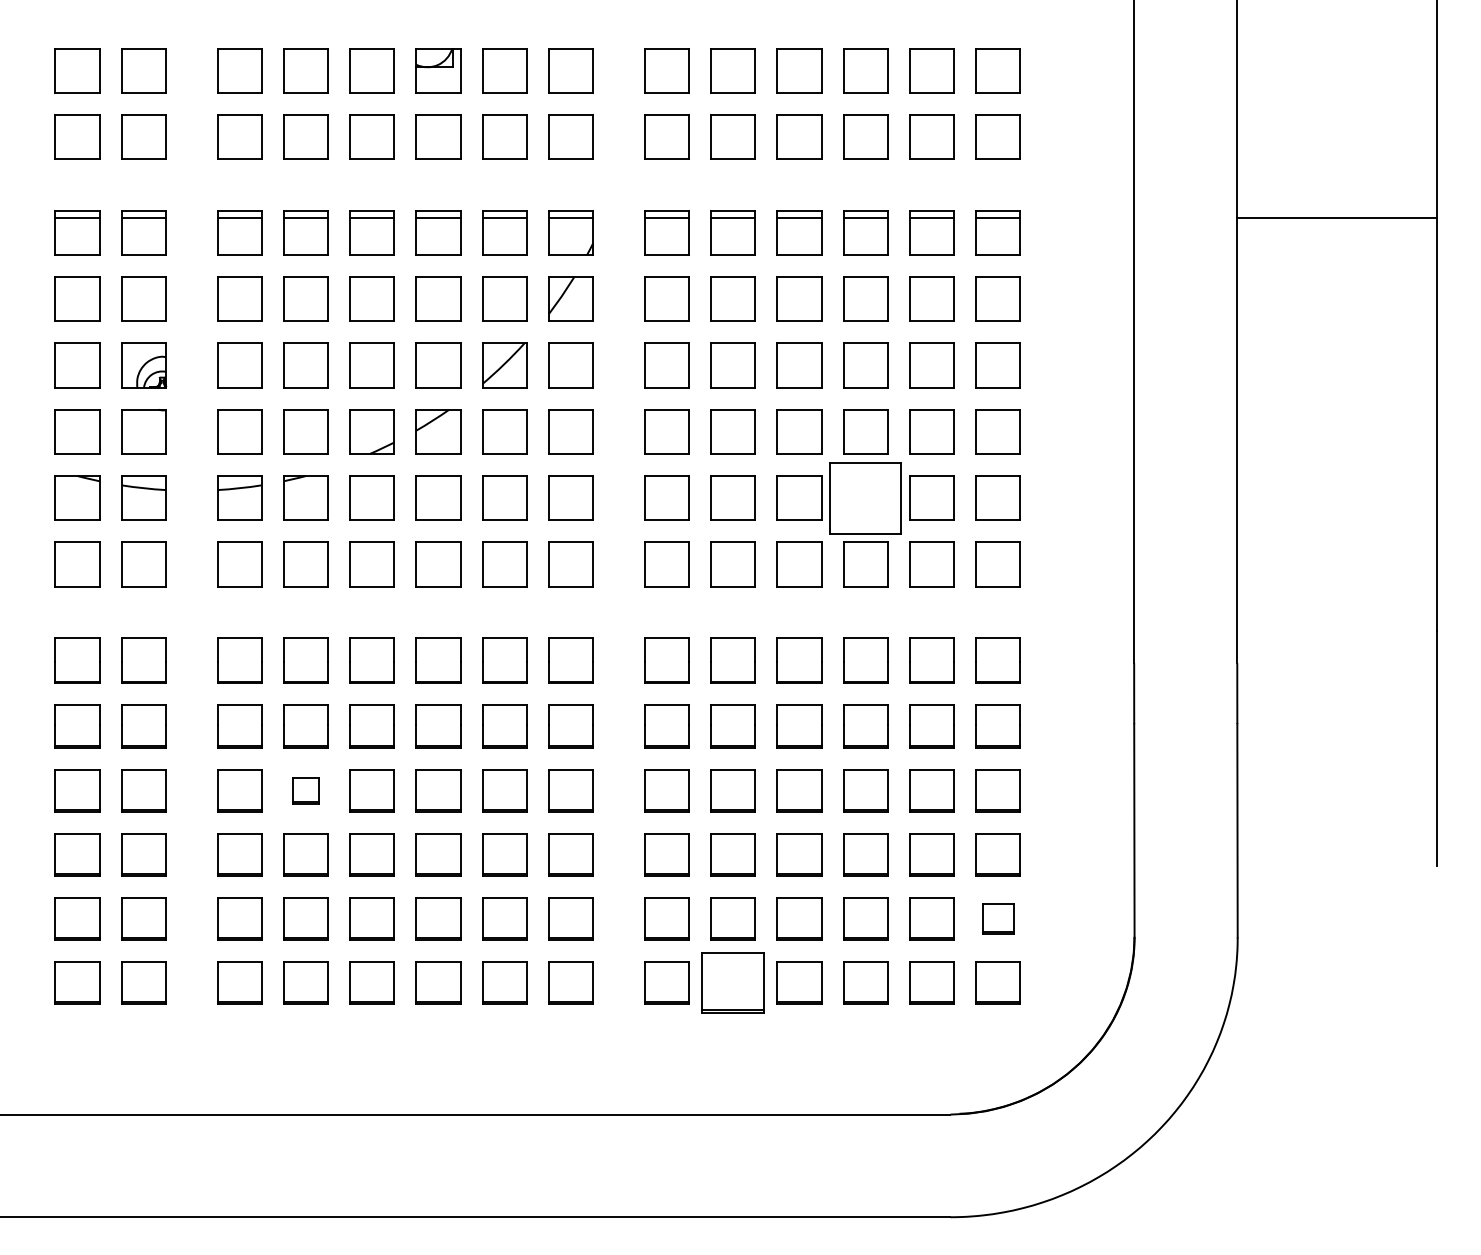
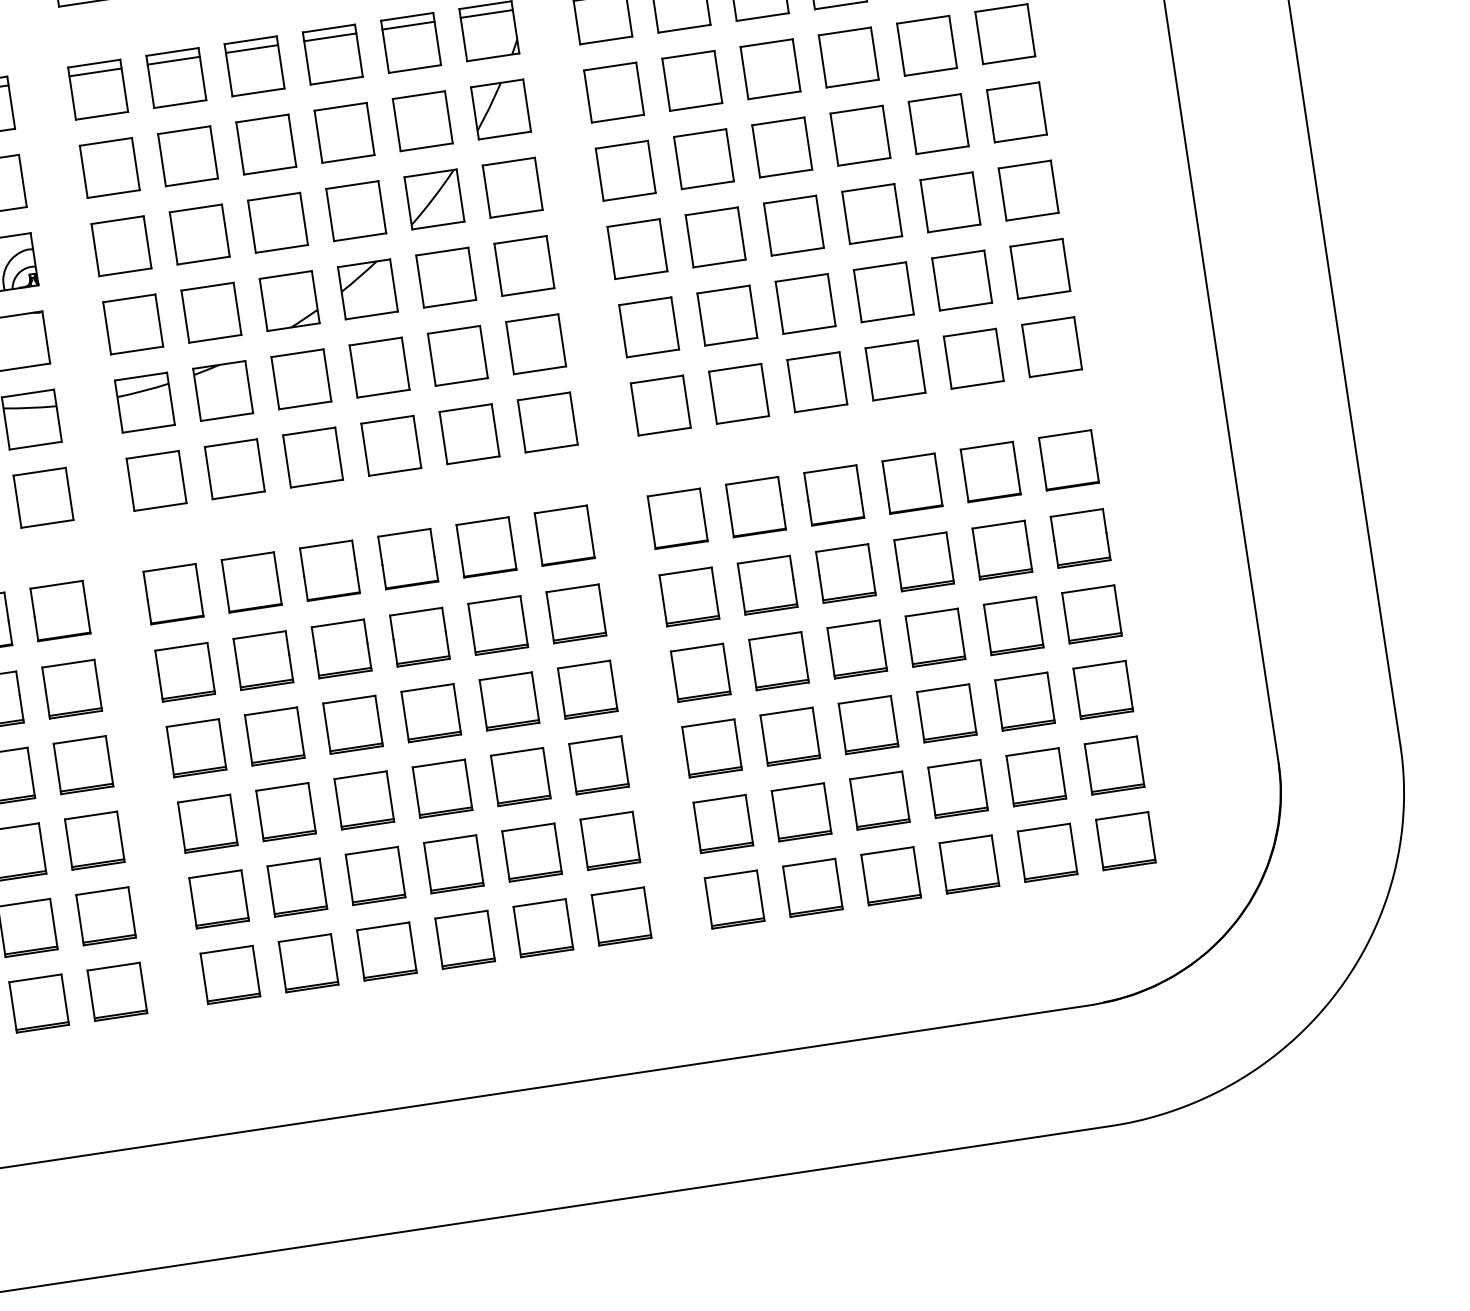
part: (865, 497) -> (883, 291), size x0.62
part: (305, 790) -> (274, 736), size x1.67
part: (997, 918) -> (1113, 765), size x1.43
part: (732, 982) -> (812, 887), size x0.71

